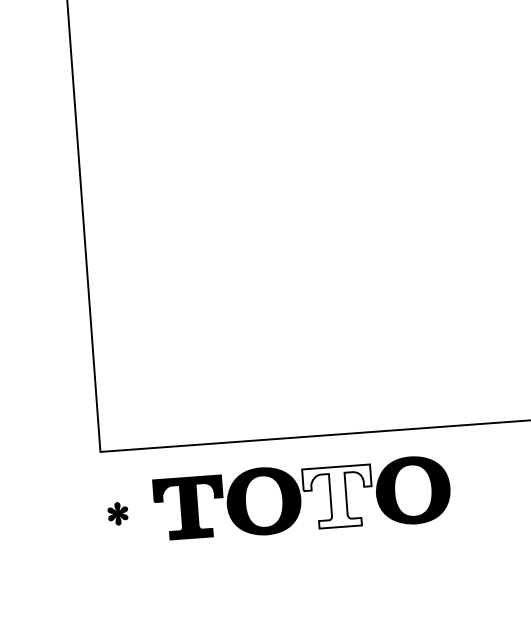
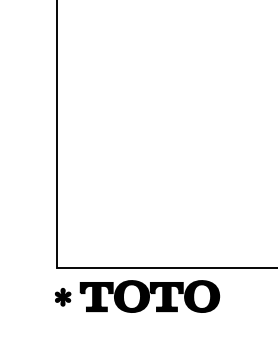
fill: (337, 495) -> (166, 296), added
part: (118, 514) -> (63, 297), size x1.67

